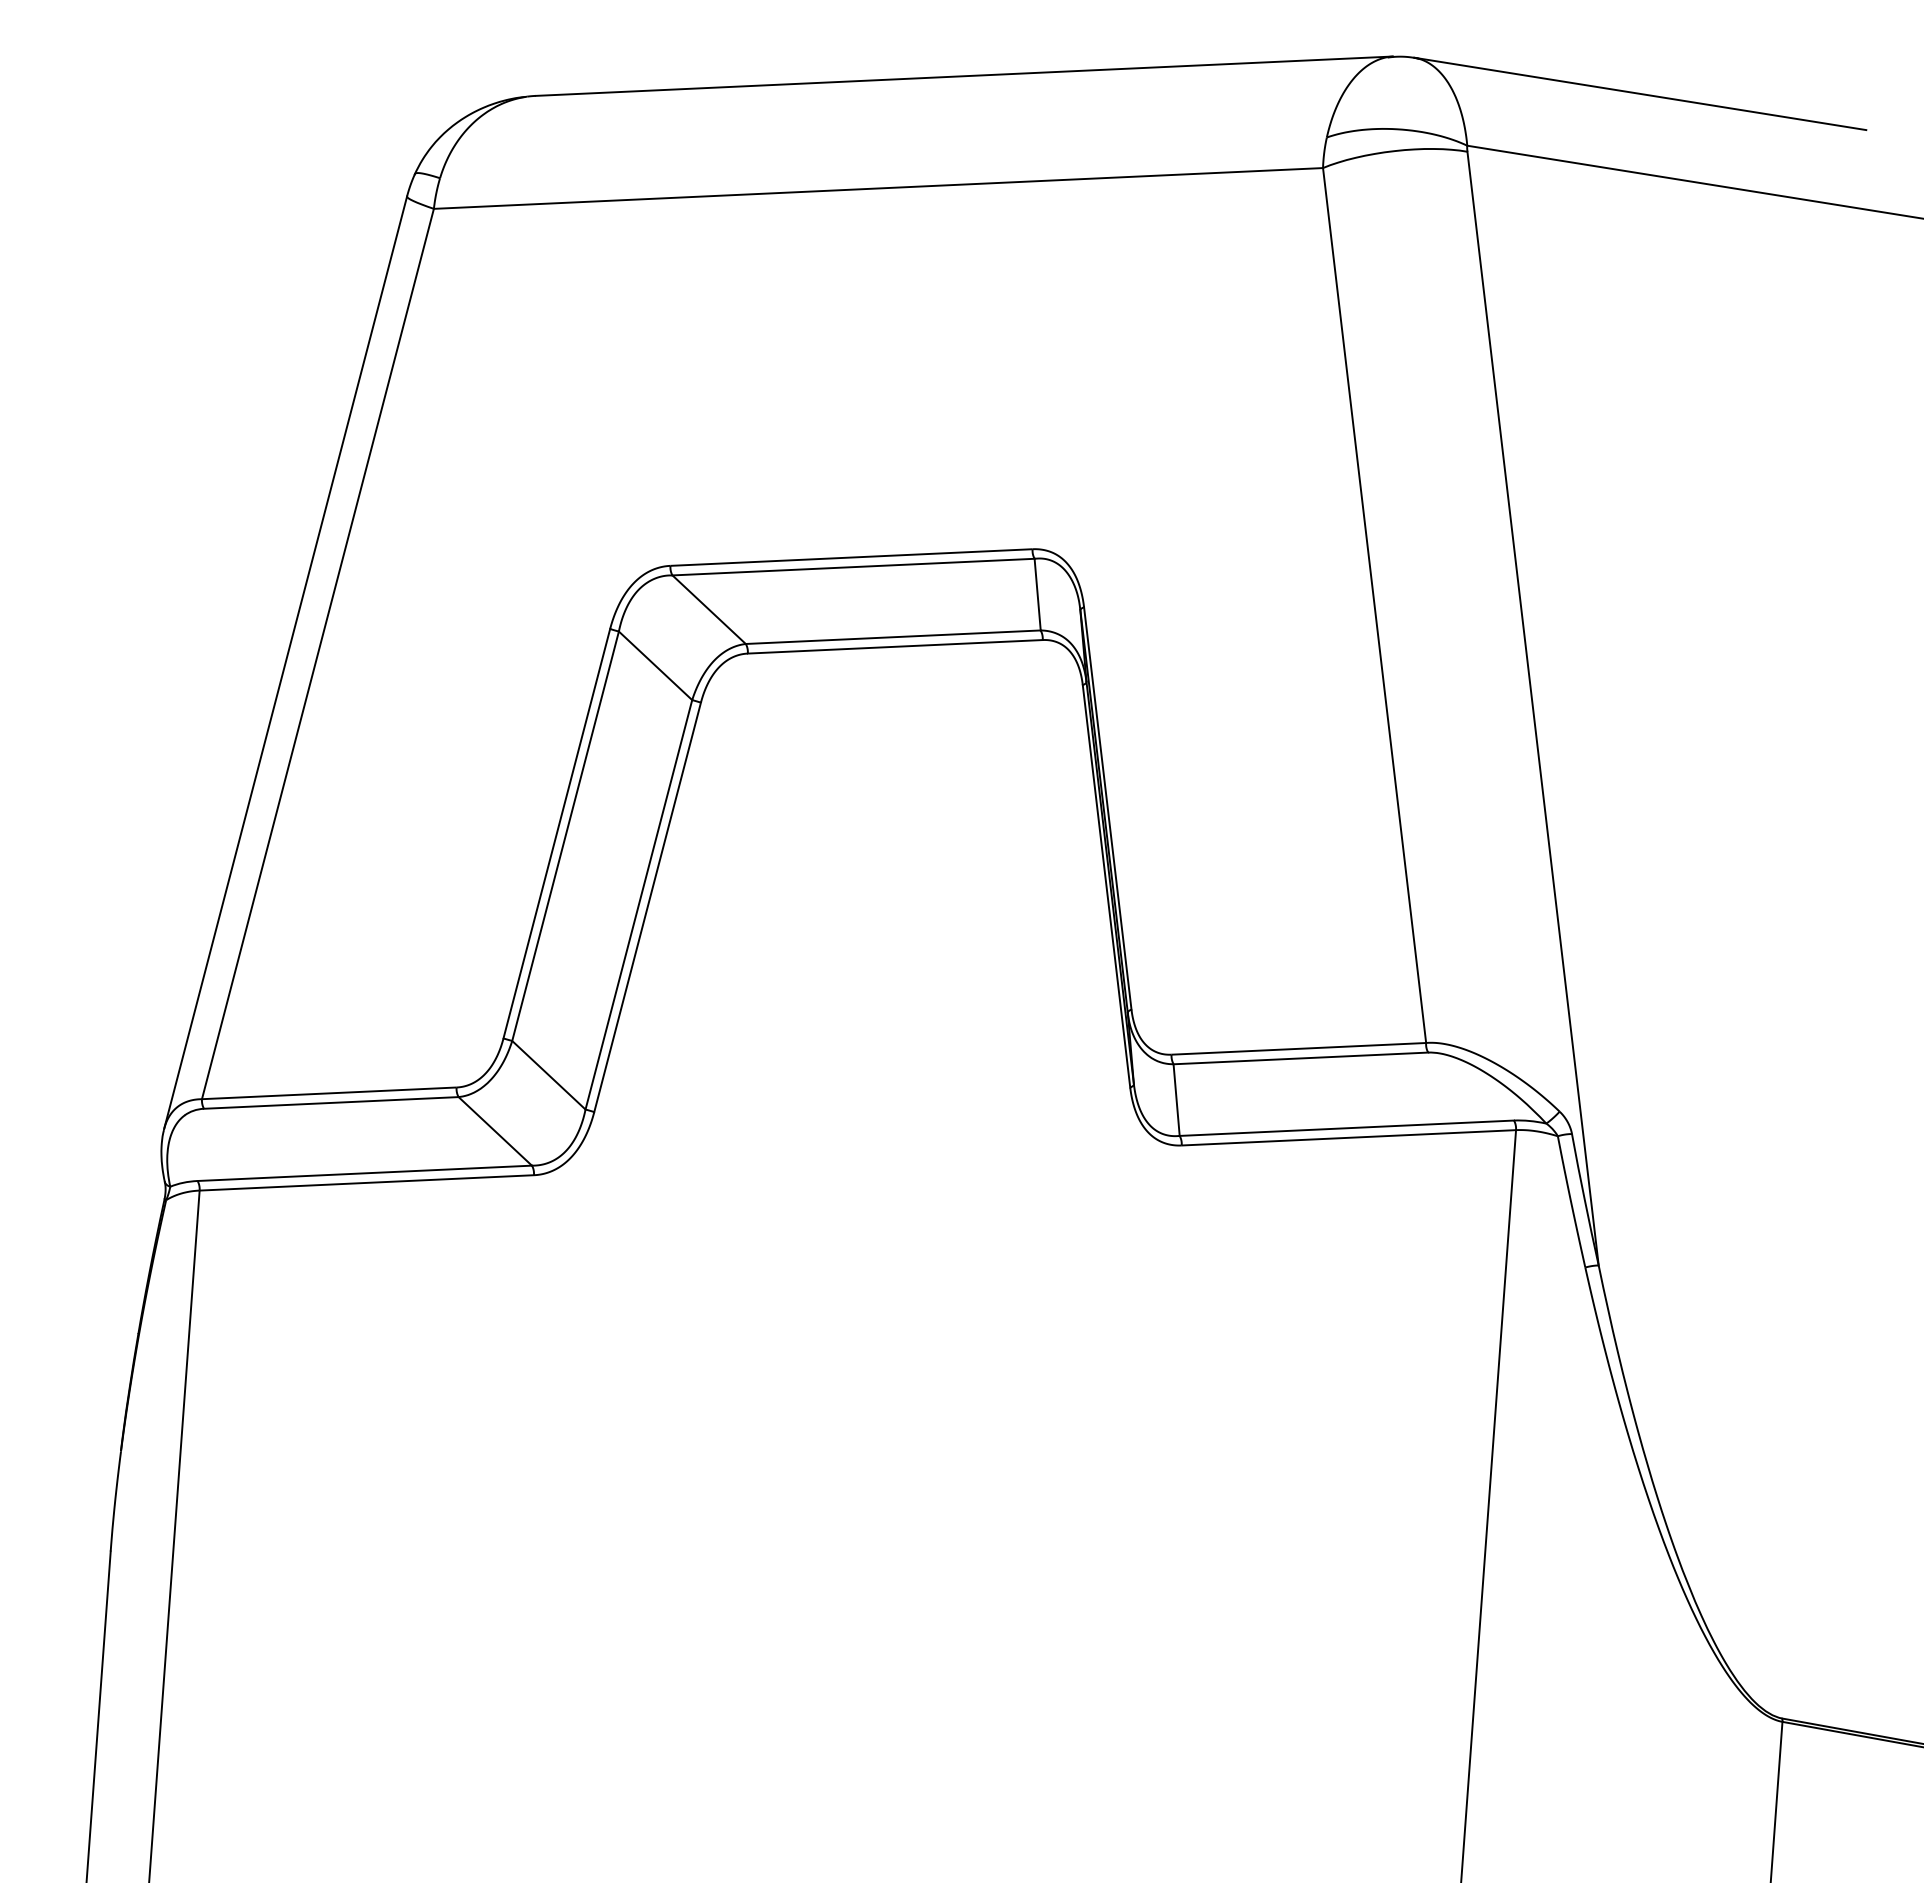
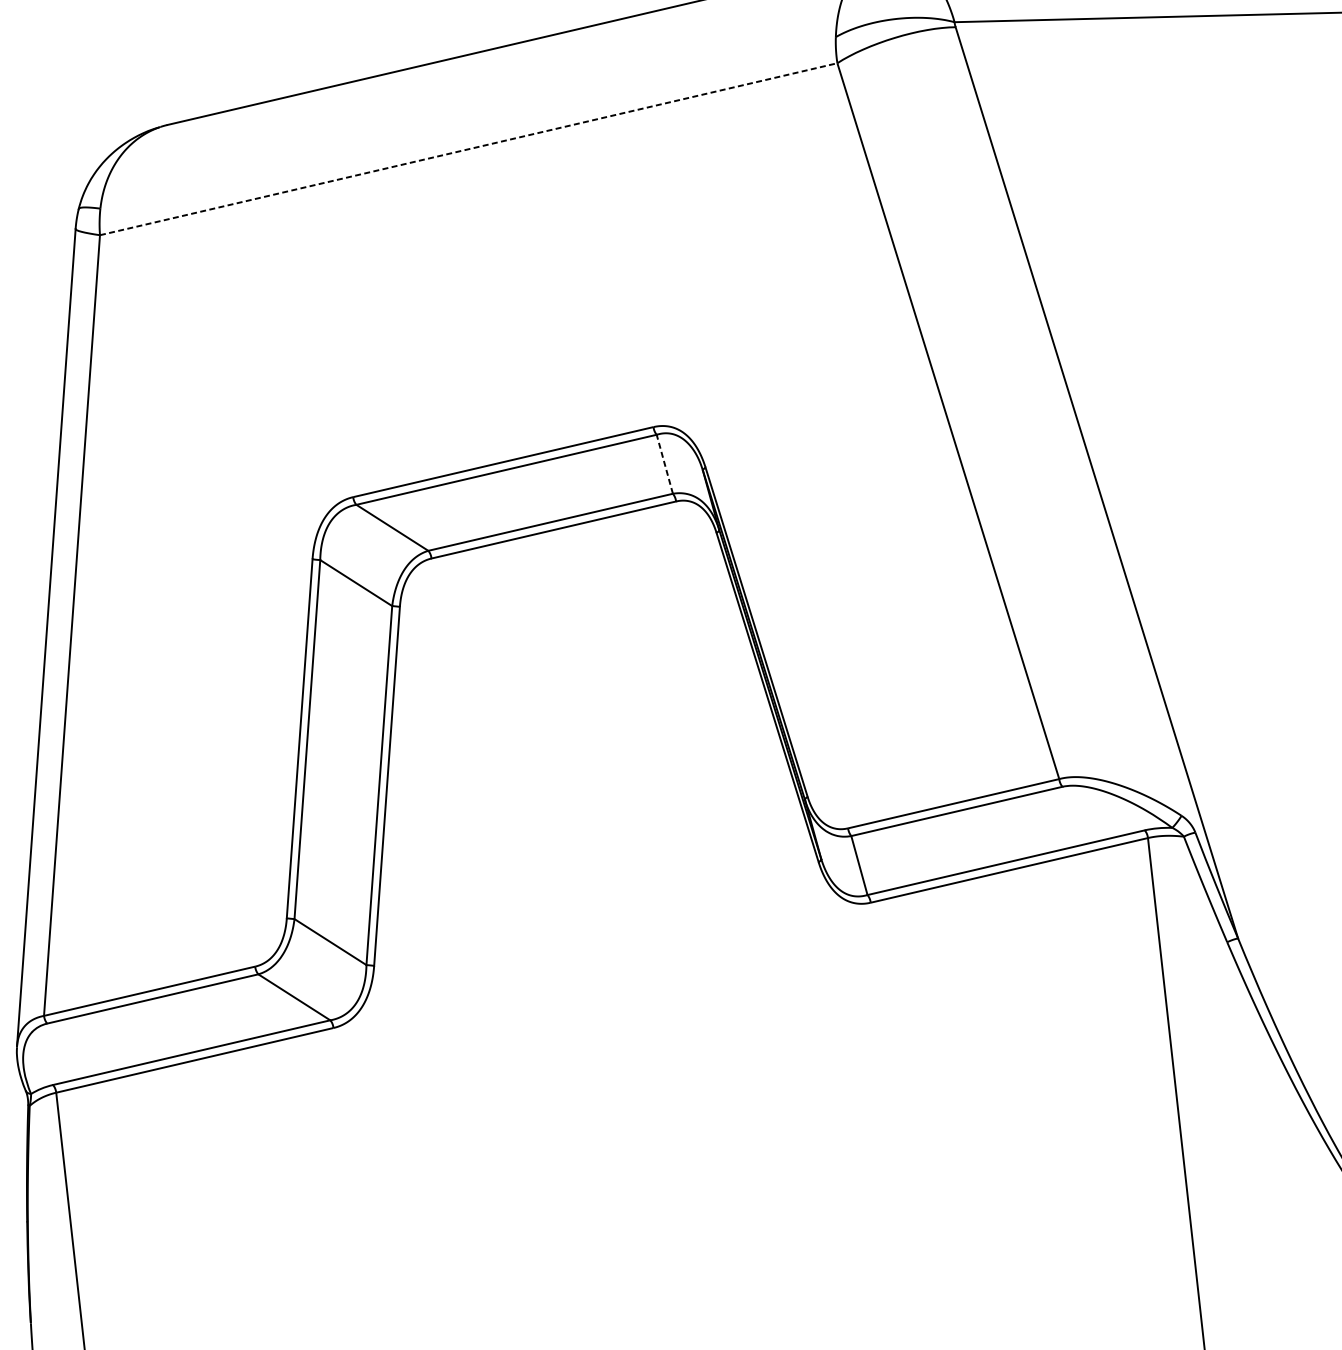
line: (878, 188) -> (468, 149), solid -> dashed
line: (1037, 594) -> (664, 464), solid -> dashed

